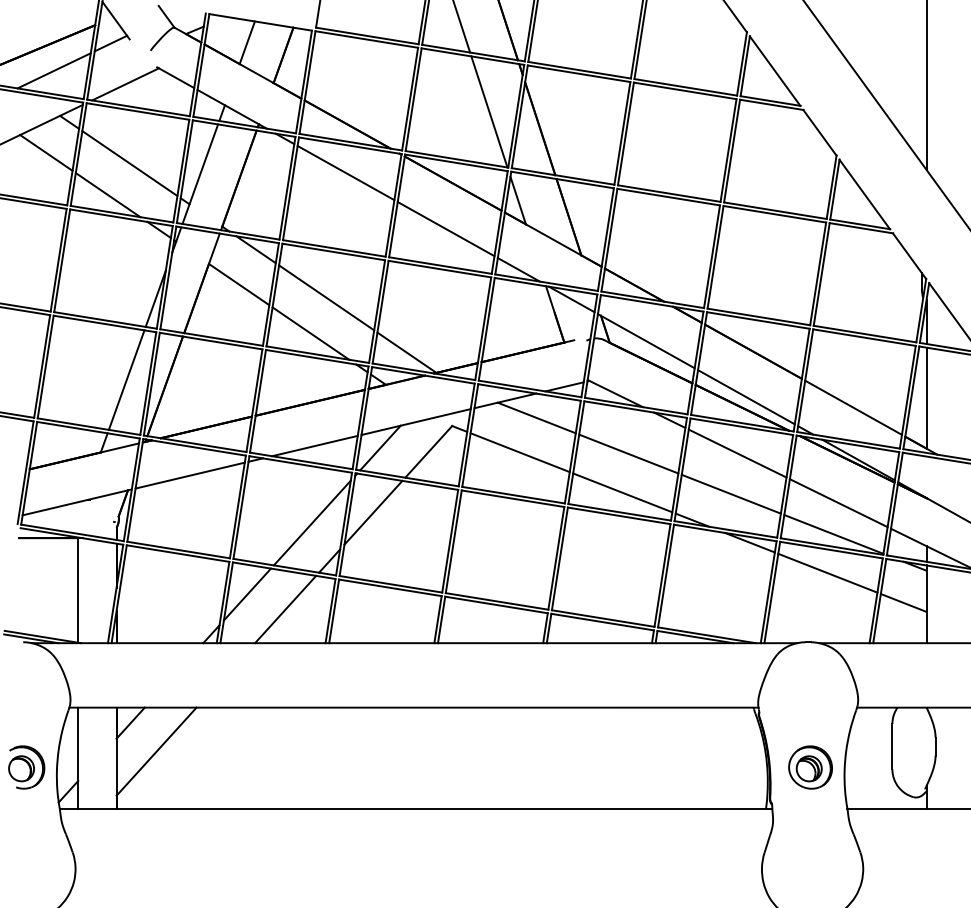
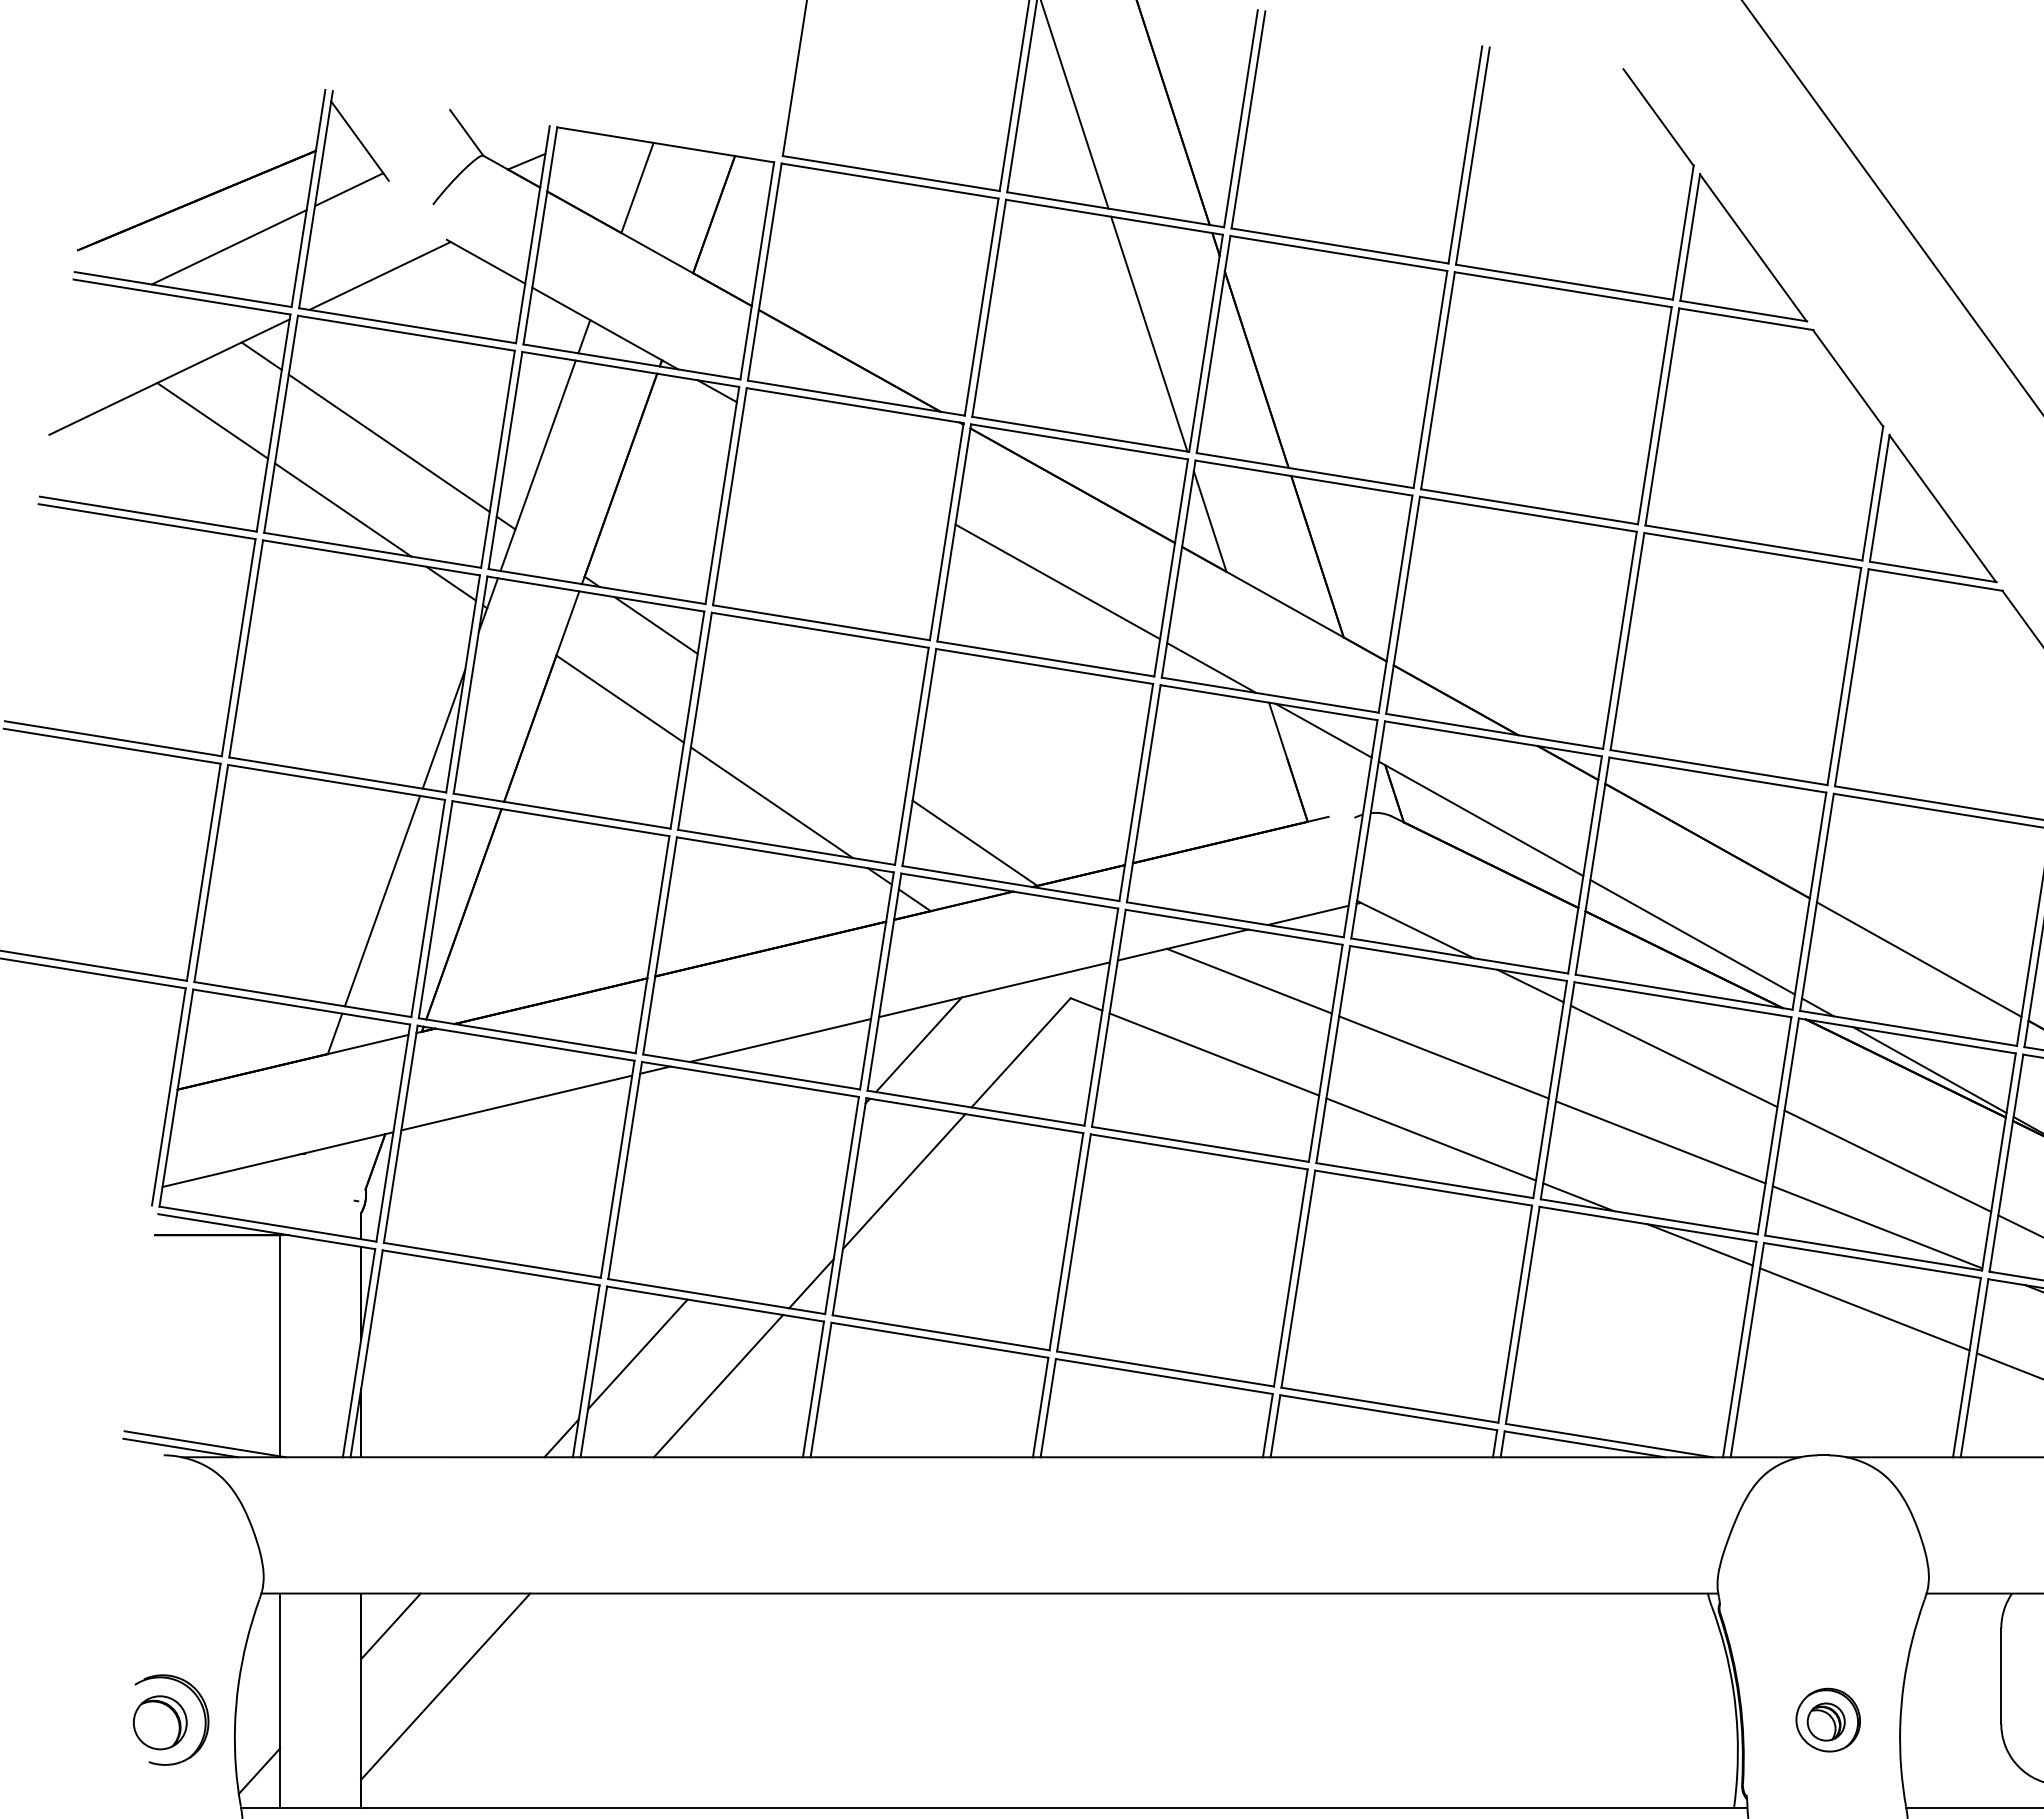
line: (345, 172) -> (845, 462), removed
line: (326, 297) -> (804, 726), removed
line: (311, 522) -> (773, 1202), removed
part: (810, 767) -> (1828, 1720), size x0.7

